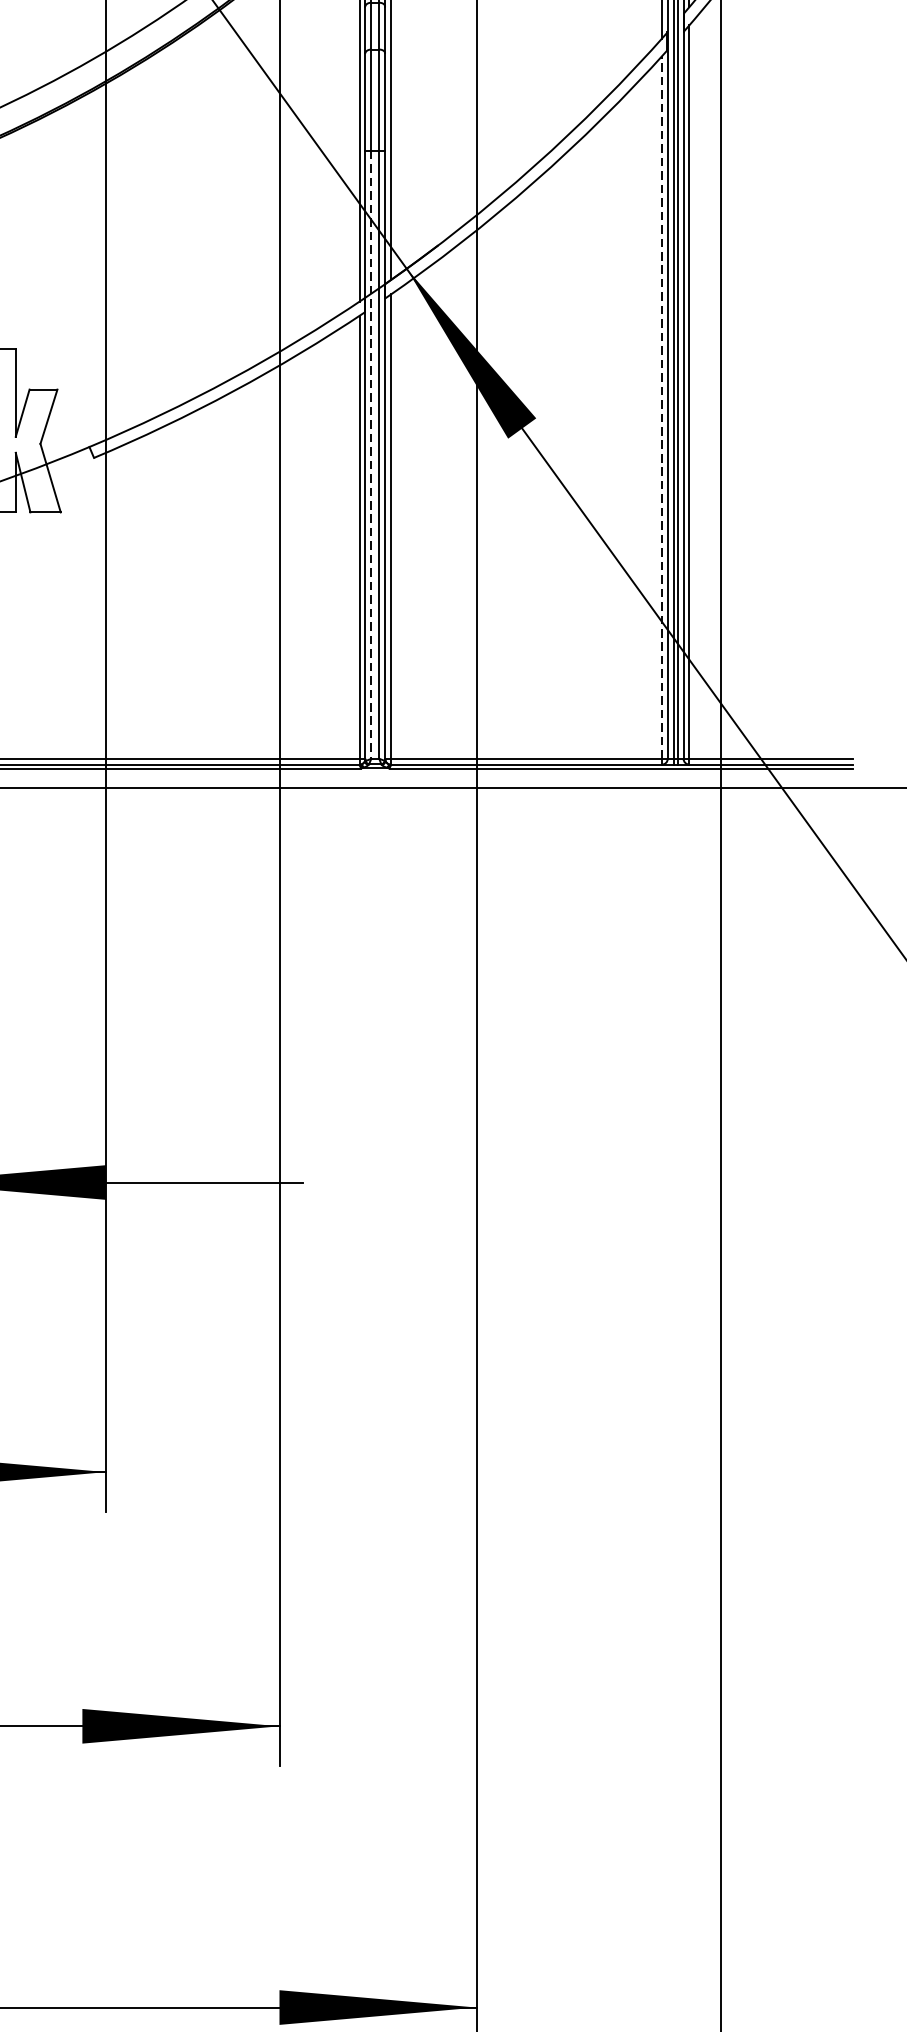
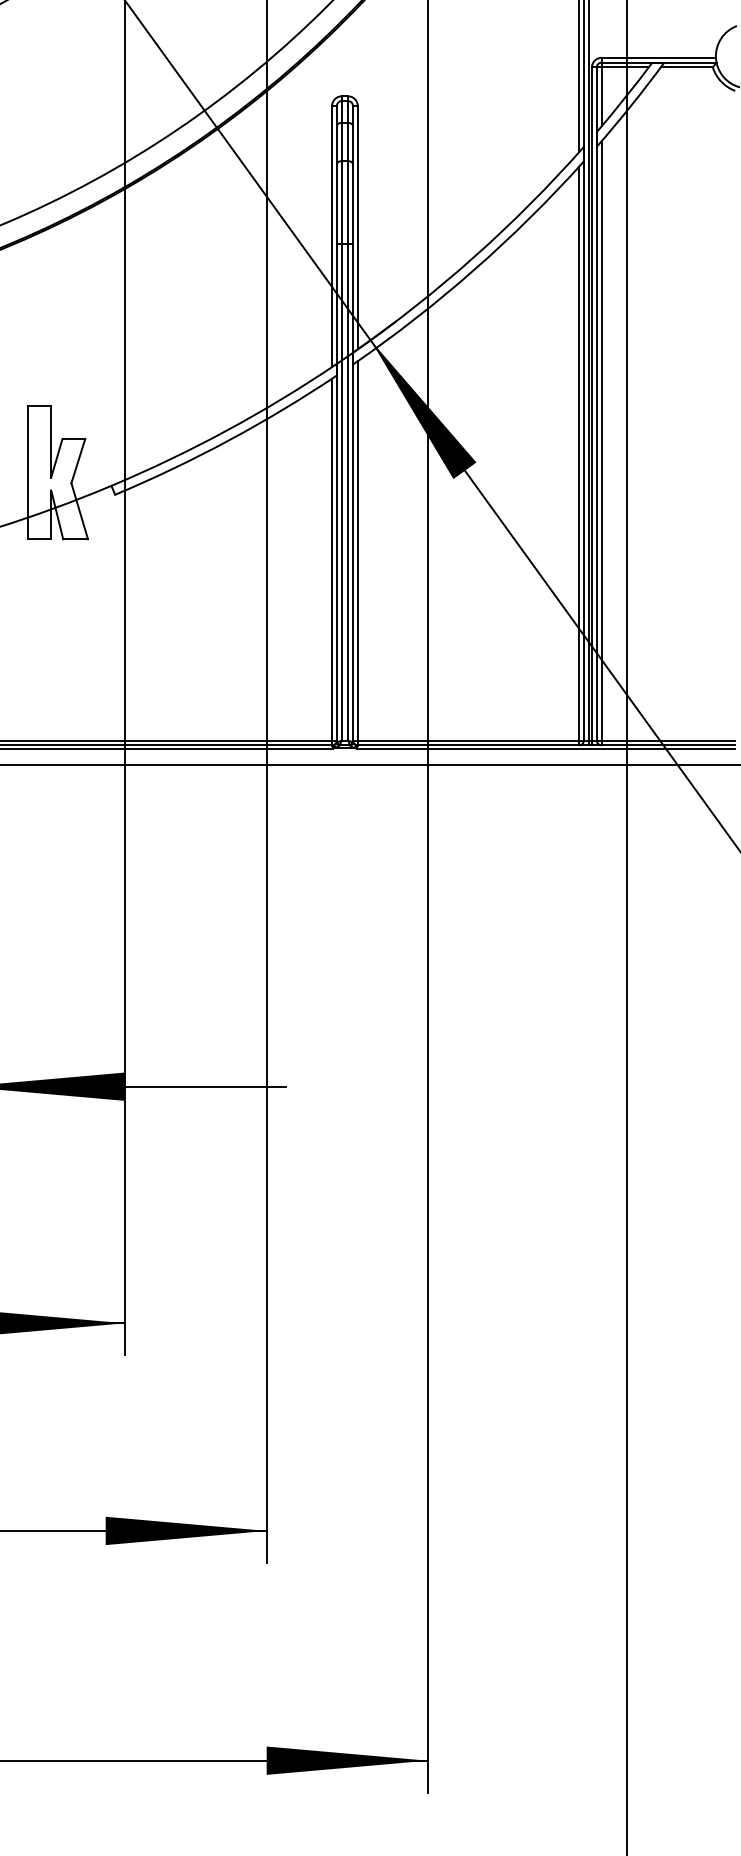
line: (662, 407) -> (579, 453), dashed -> solid
line: (371, 455) -> (341, 492), dashed -> solid

